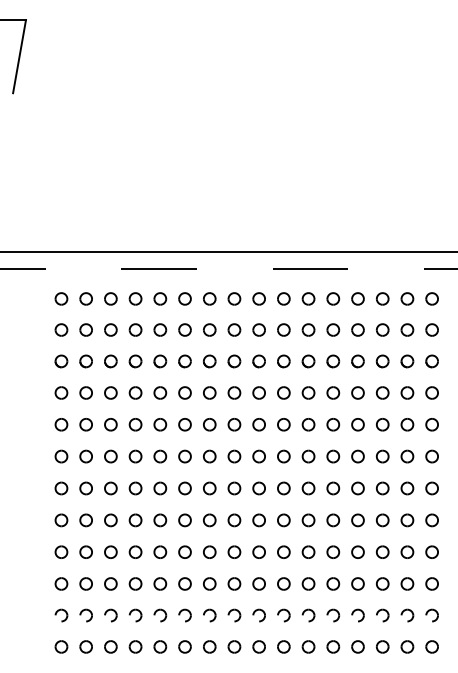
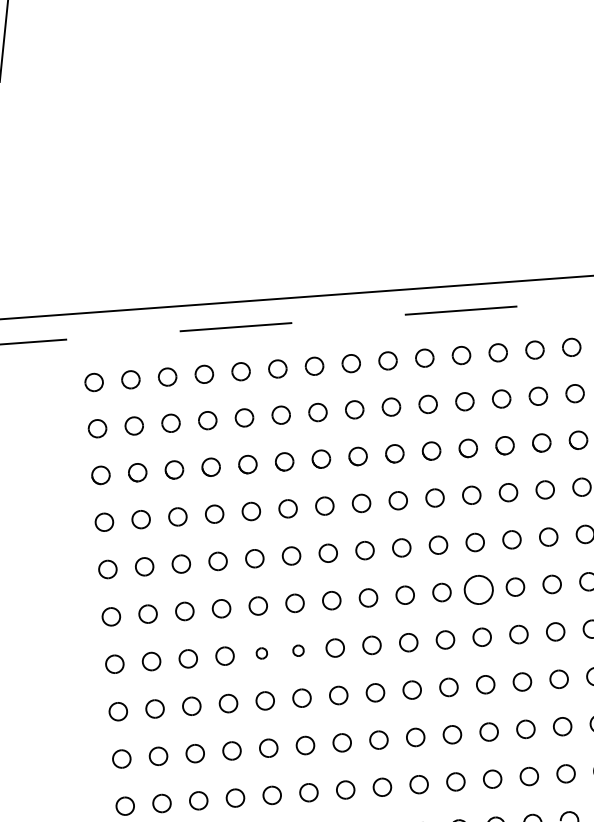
part: (308, 456) -> (478, 589), size x1.6
part: (160, 488) -> (262, 653), size x0.6
part: (184, 488) -> (297, 650), size x0.6

